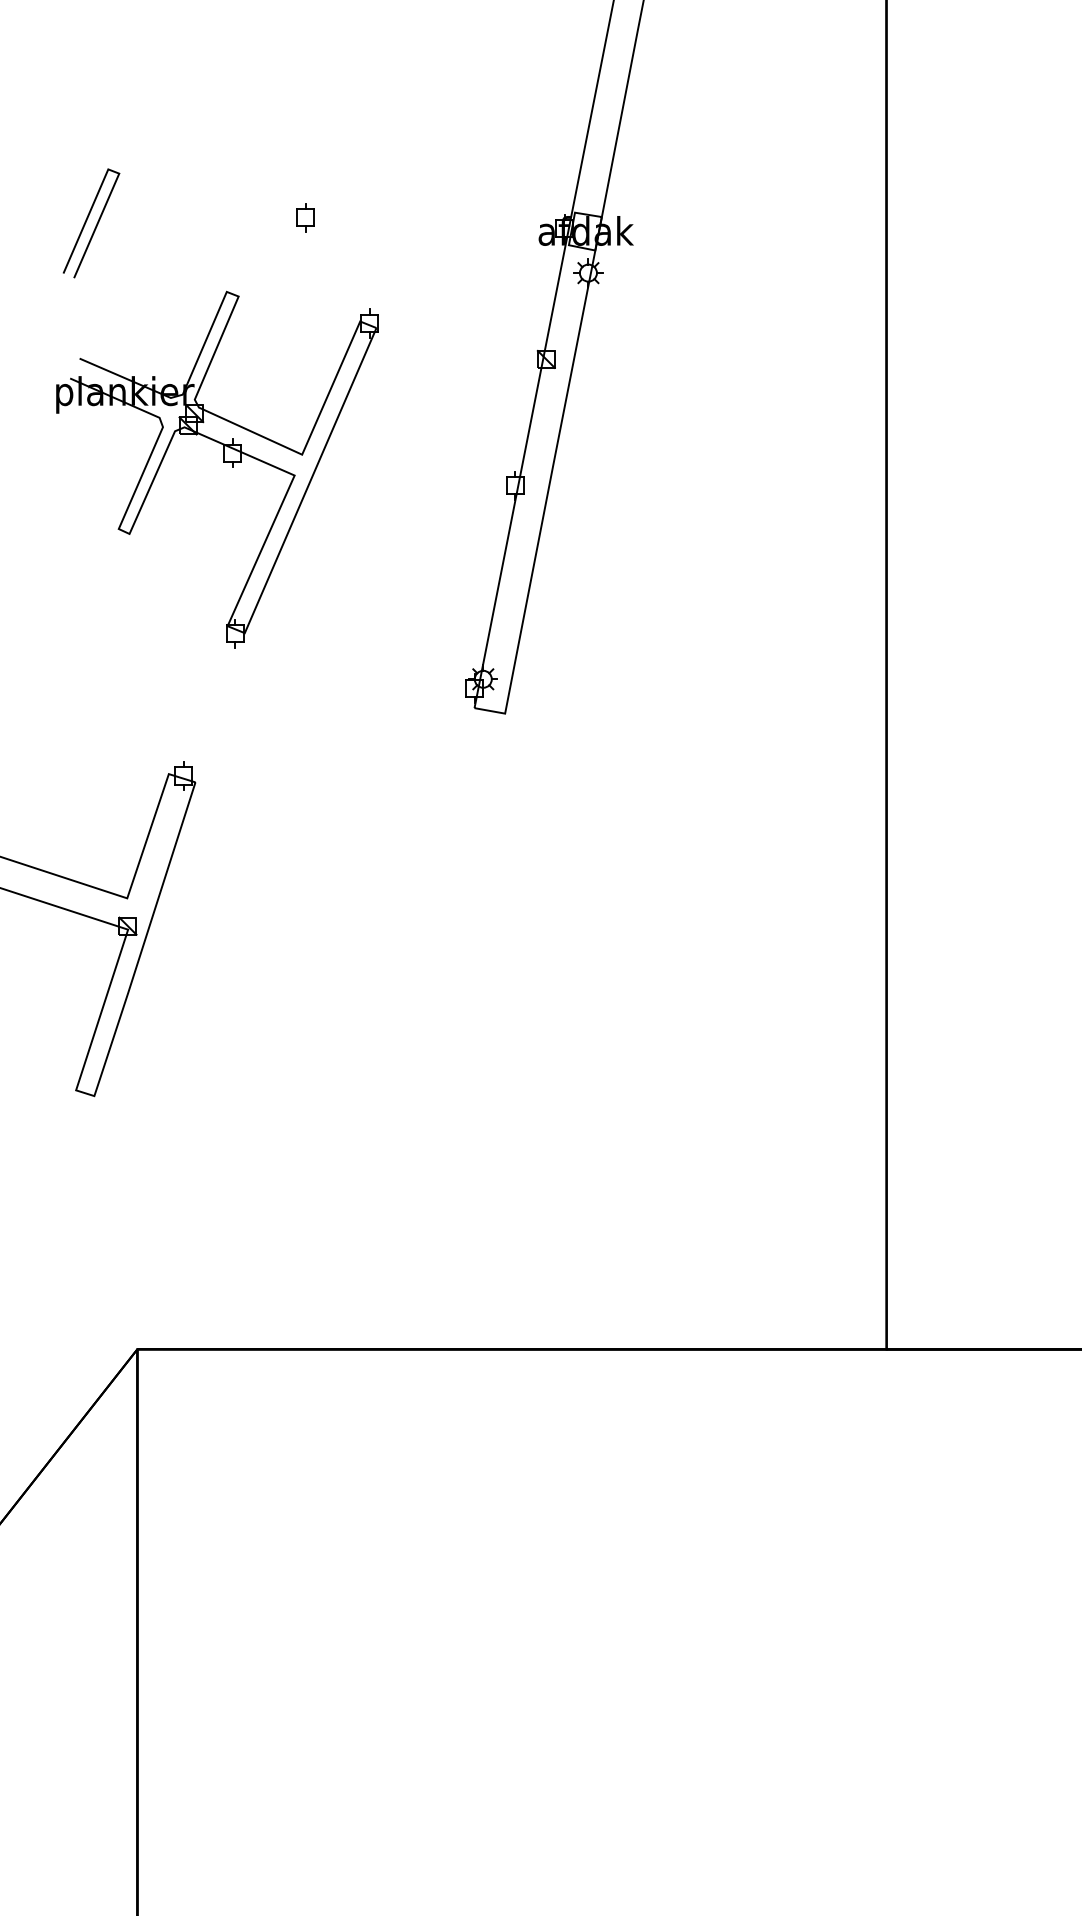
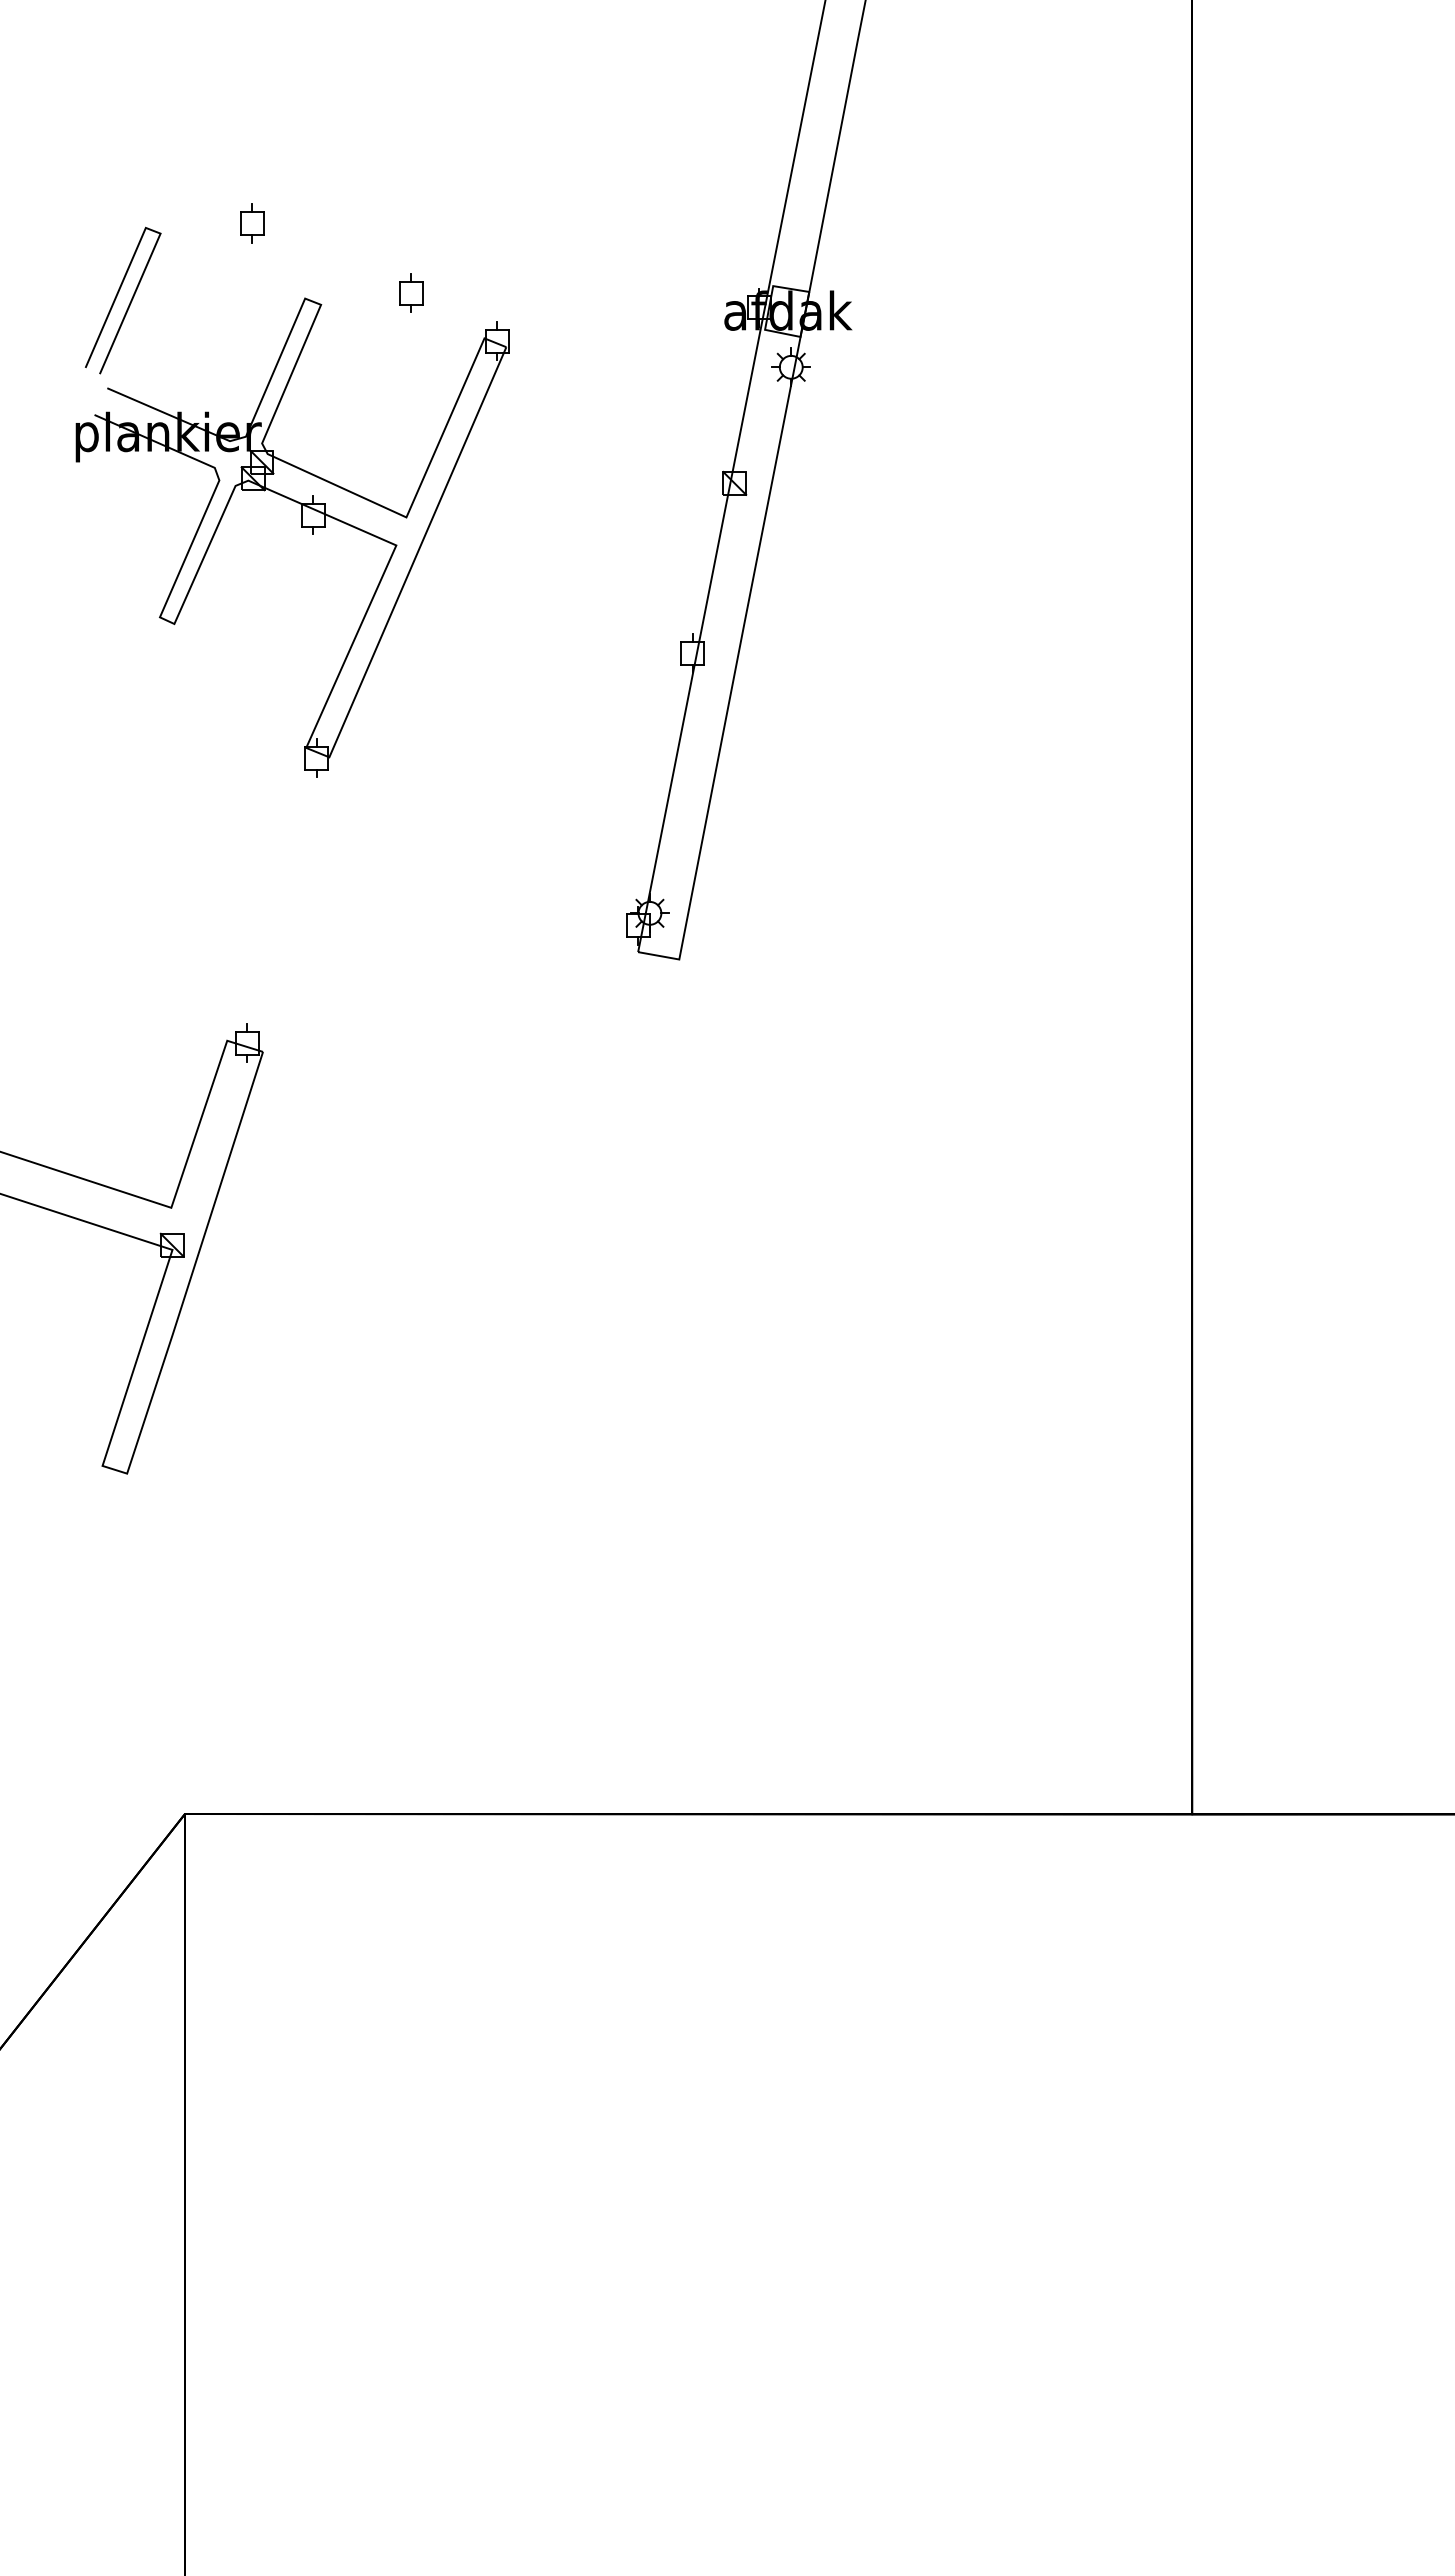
part: (187, 166) -> (252, 223), added
part: (224, 462) -> (301, 527), moved

